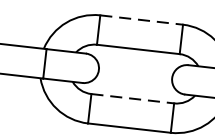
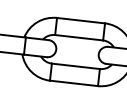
line: (142, 19) -> (81, 20), dashed -> solid
line: (133, 99) -> (76, 66), dashed -> solid

